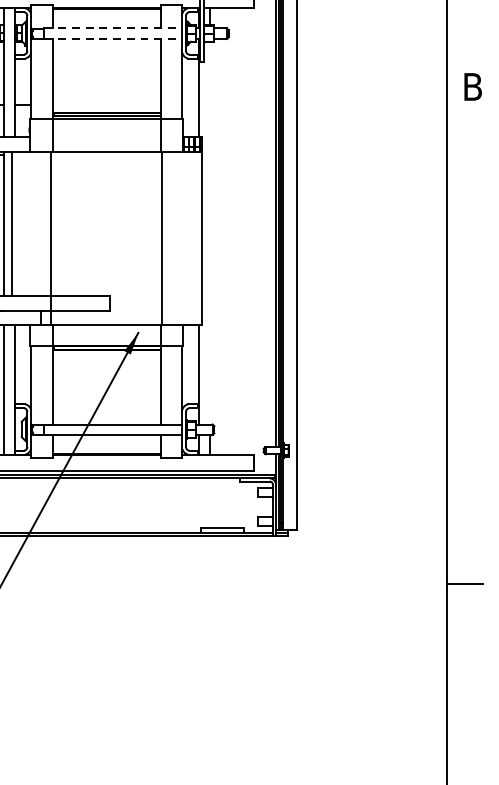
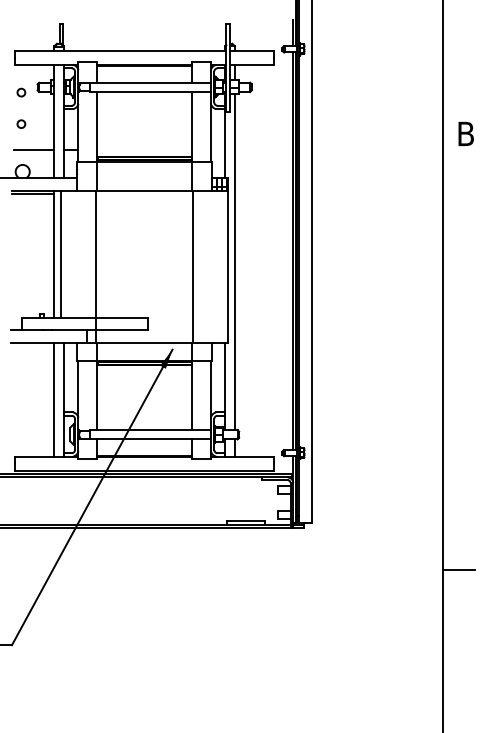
line: (113, 28) -> (150, 82), dashed -> solid
line: (113, 38) -> (150, 91), dashed -> solid
line: (209, 233) -> (234, 262), added

